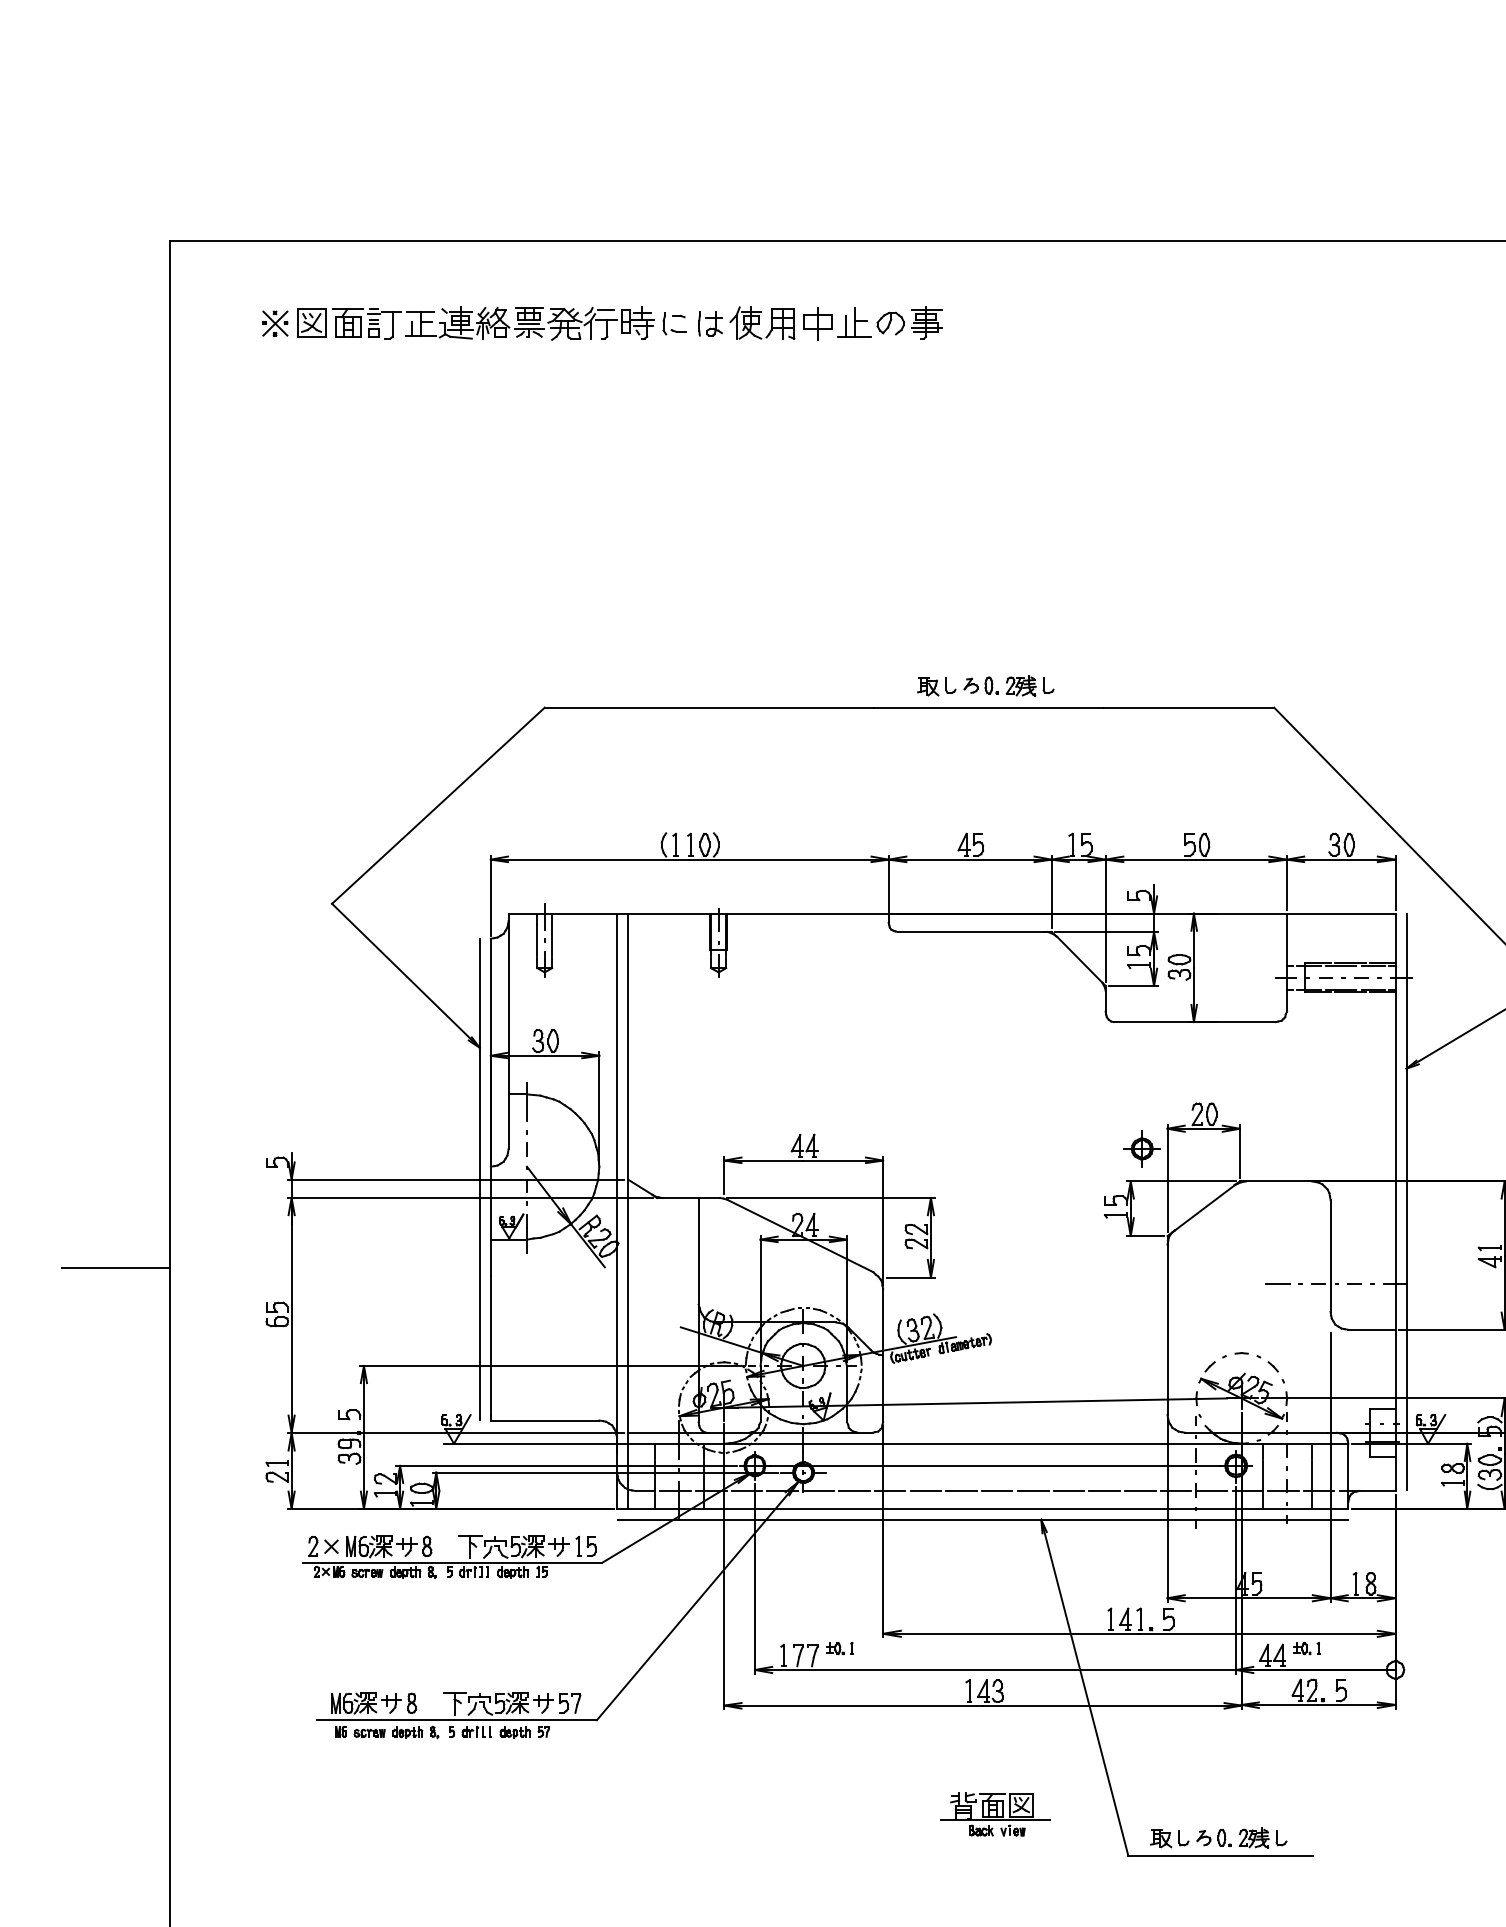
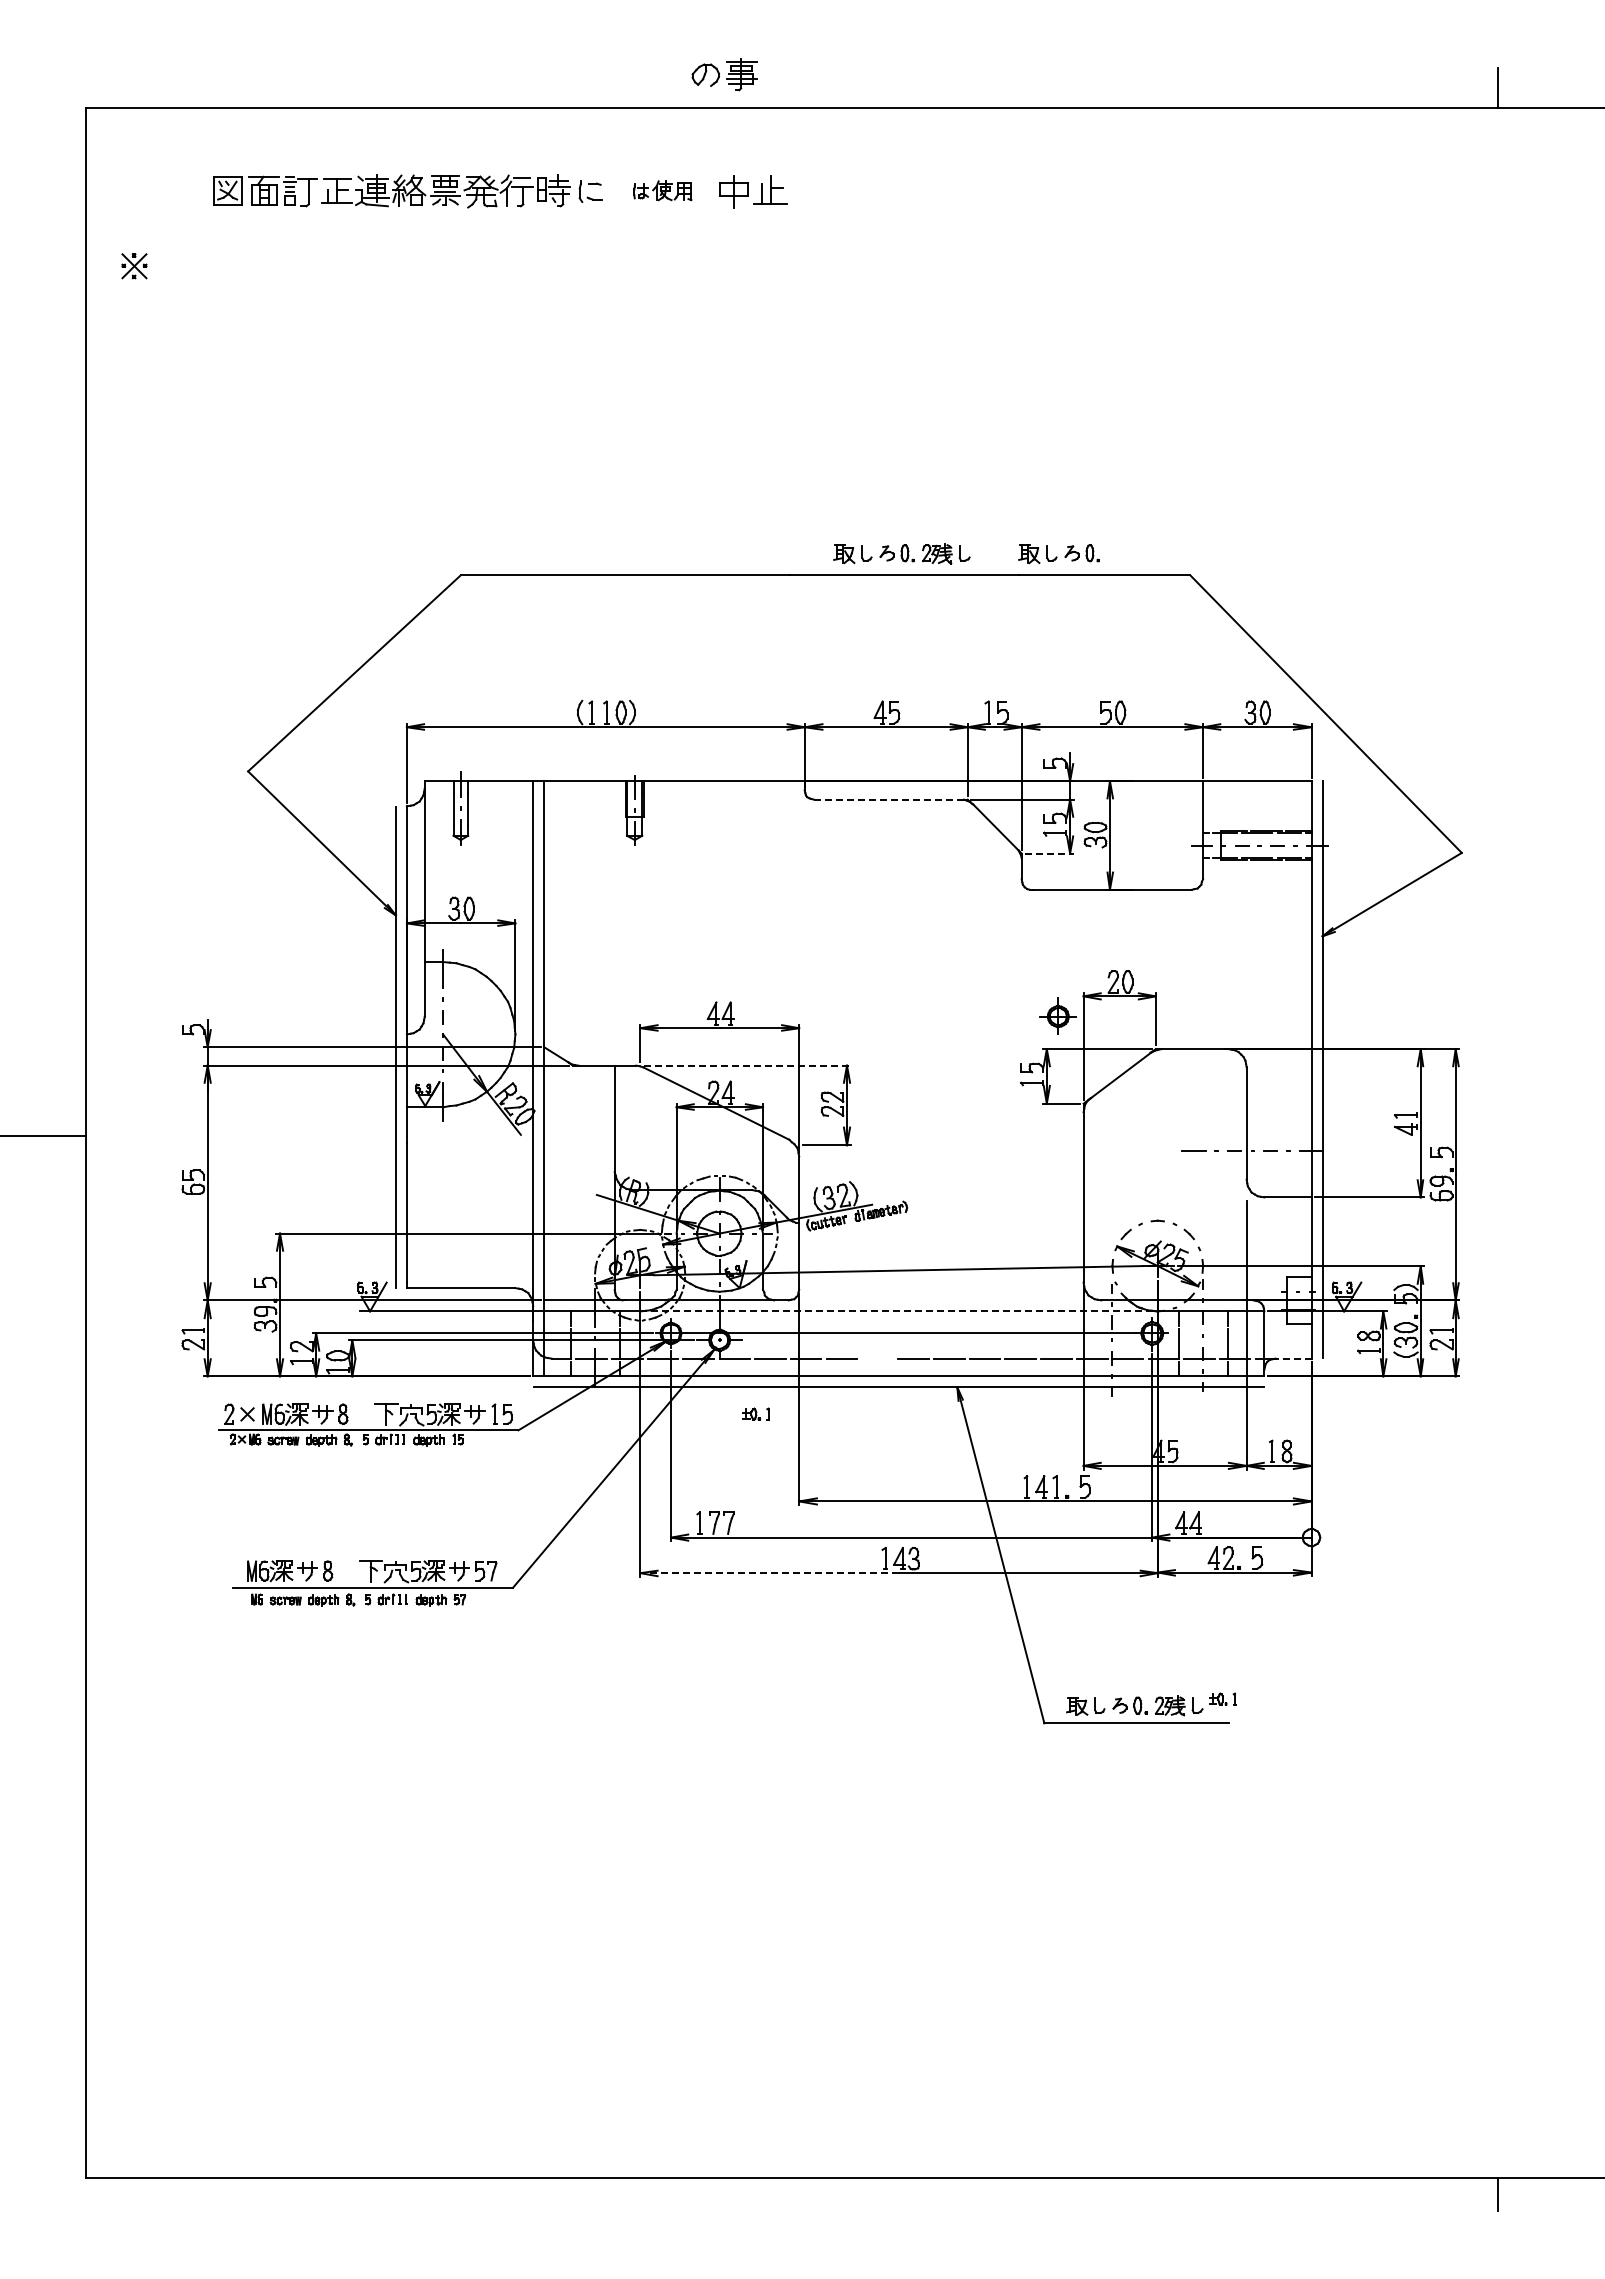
part: (746, 322) -> (662, 190), size x0.6
part: (909, 322) -> (724, 74), moved
part: (275, 323) -> (134, 266), moved
part: (1142, 686) -> (1058, 554), added
line: (971, 931) -> (887, 799), solid -> dashed
line: (1134, 985) -> (1050, 853), solid -> dashed
line: (831, 1197) -> (747, 1065), solid -> dashed
line: (983, 1443) -> (899, 1311), solid -> dashed
line: (961, 1490) -> (877, 1358), removed
line: (1377, 1490) -> (1293, 1358), solid -> dashed
part: (839, 1647) -> (755, 1413), moved
part: (1306, 1647) -> (1222, 1698), moved
line: (853, 1705) -> (769, 1573), solid -> dashed
part: (995, 1814) -> (911, 1682), removed

